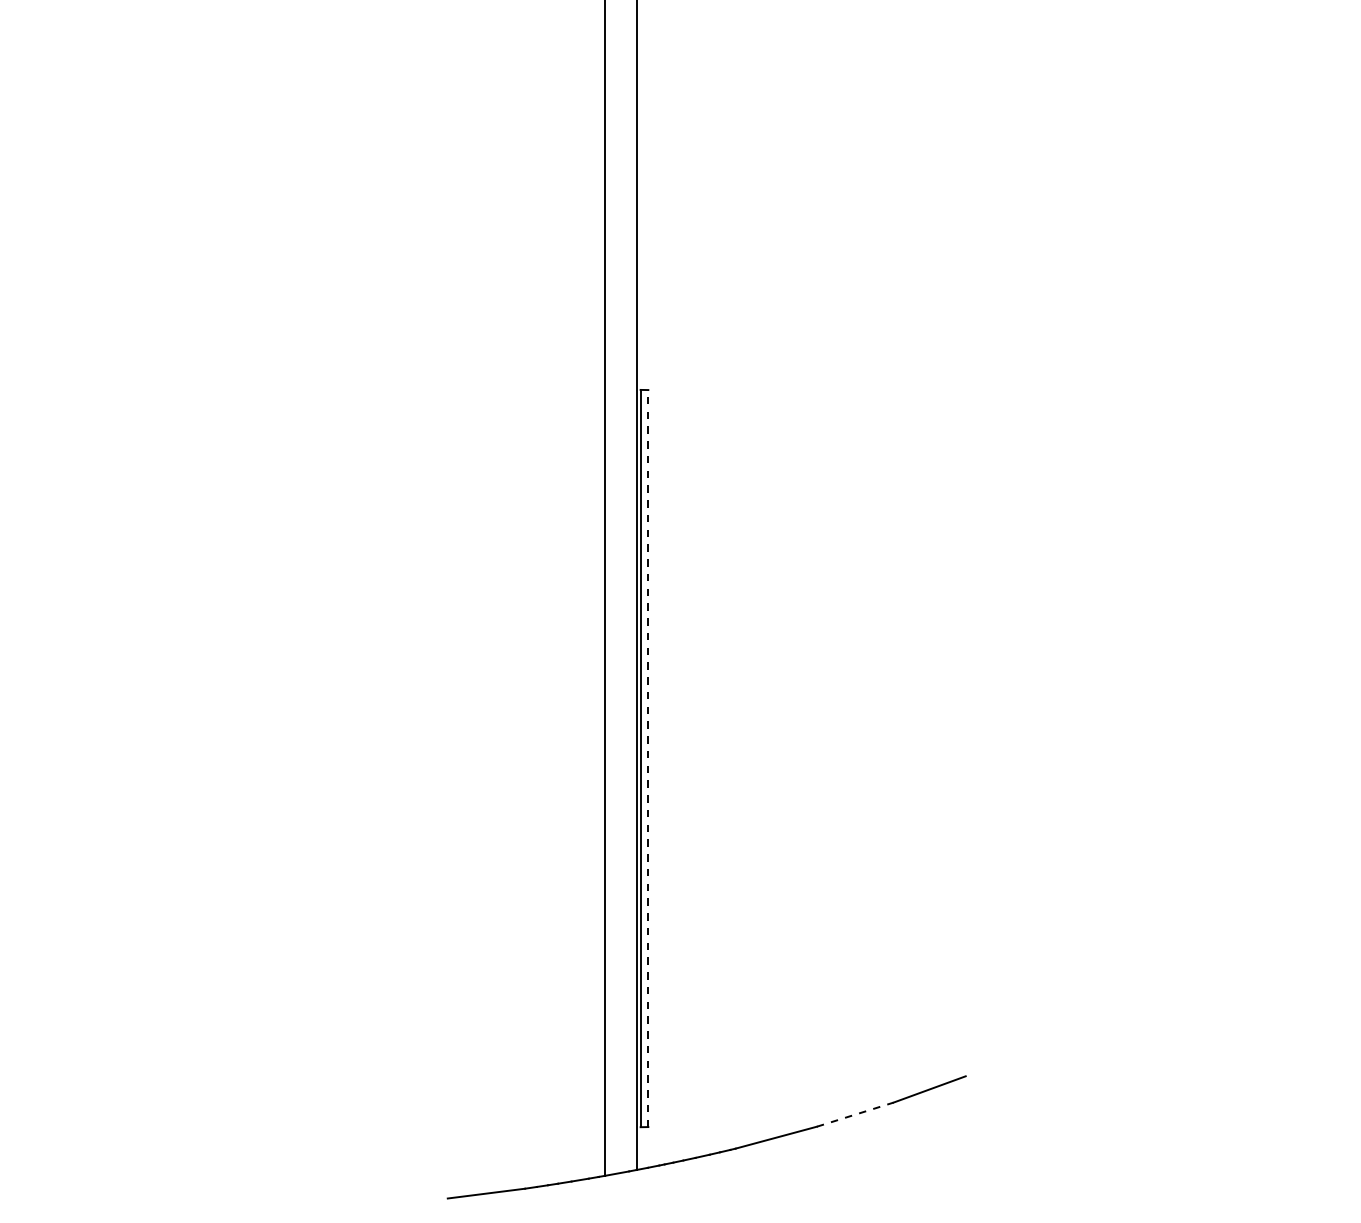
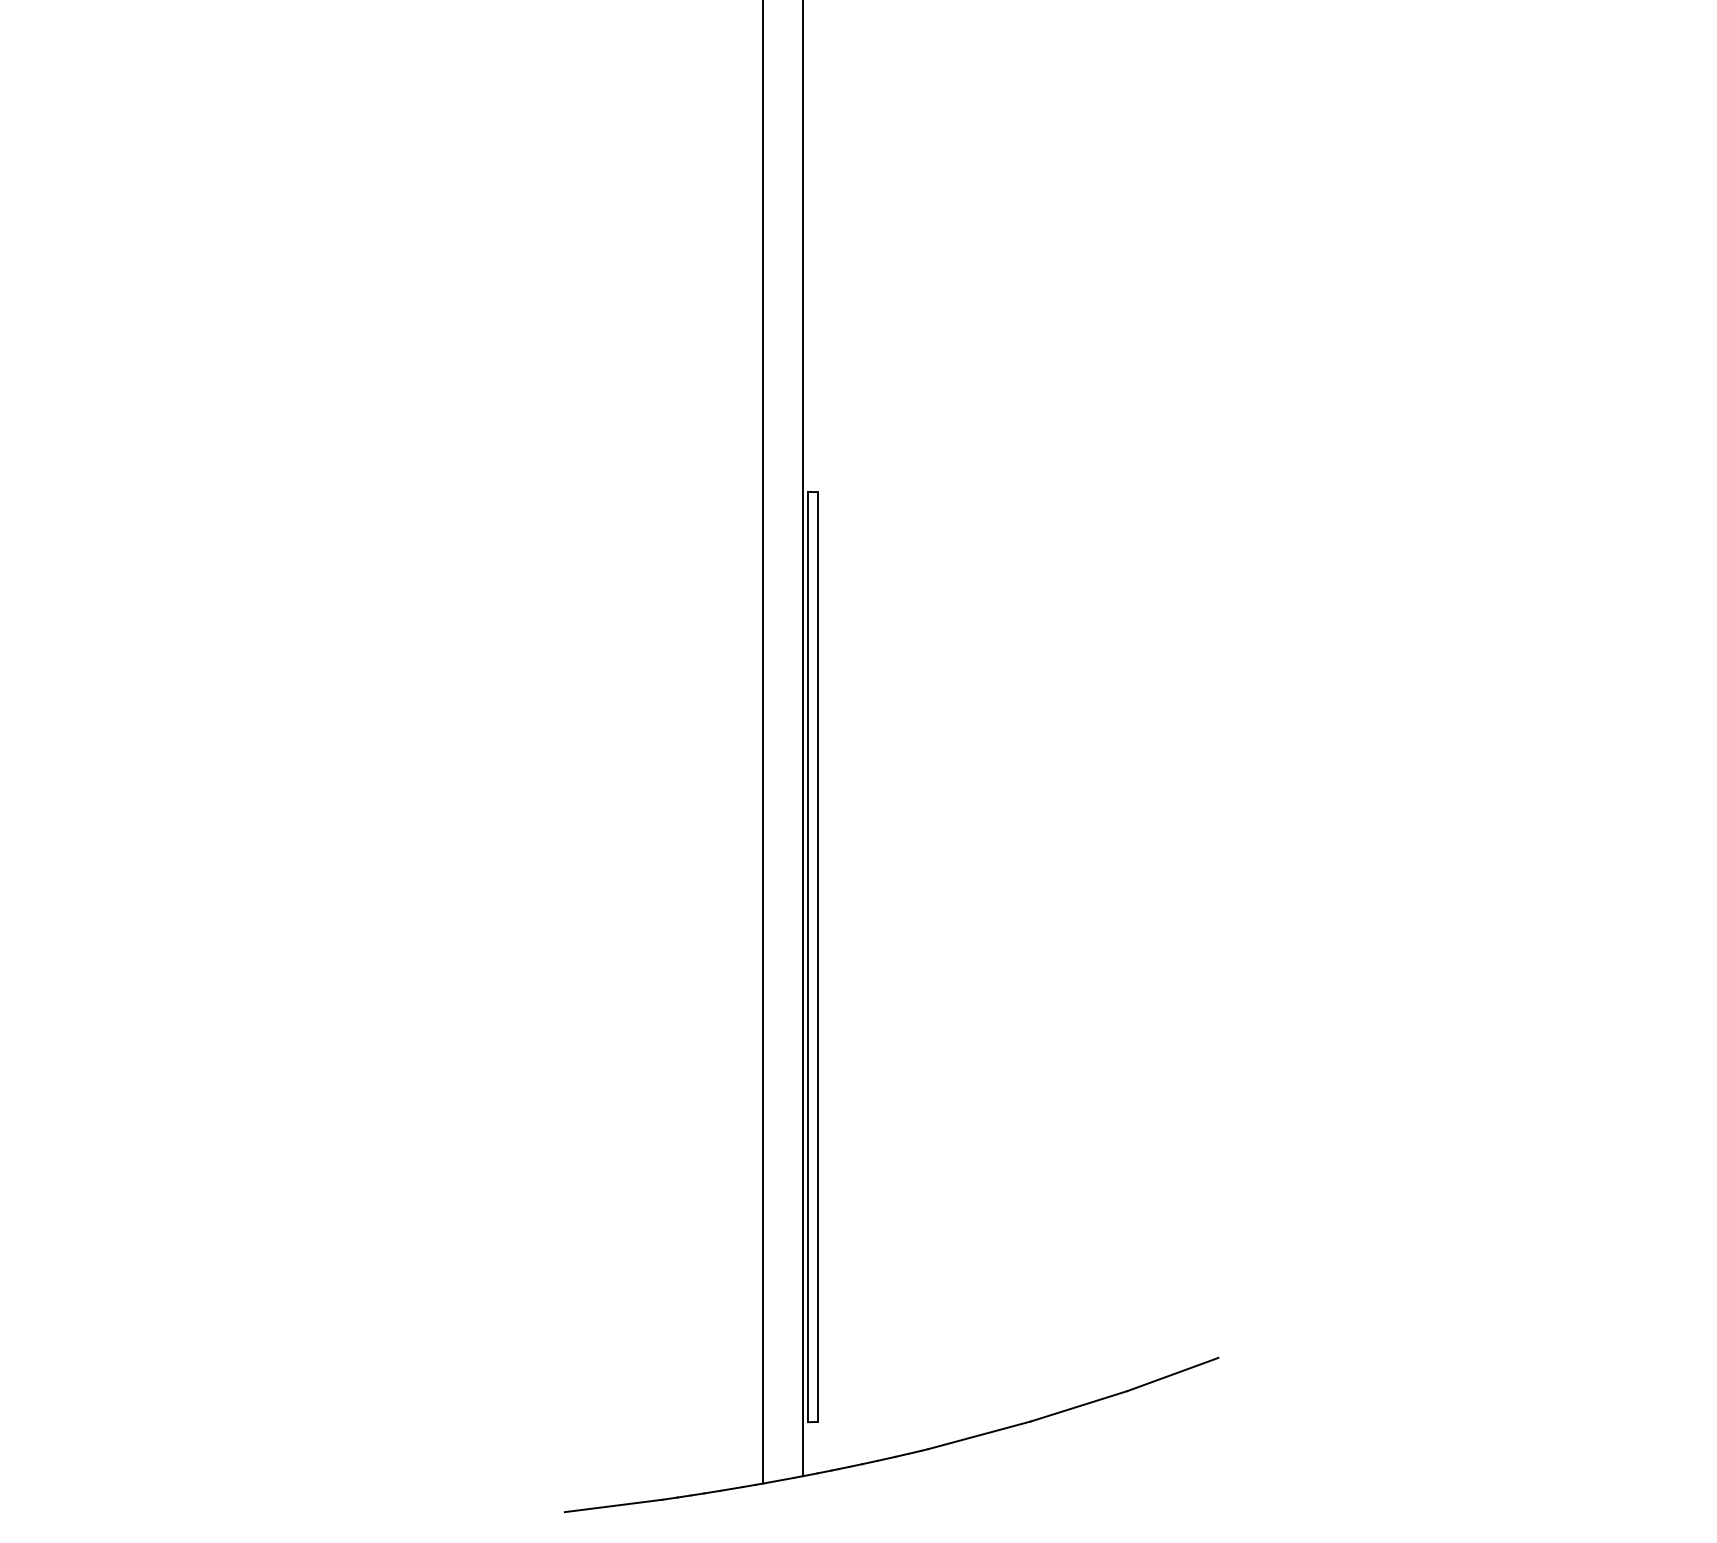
line: (648, 758) -> (818, 956), dashed -> solid
line: (855, 1114) -> (1079, 1406), dashed -> solid

